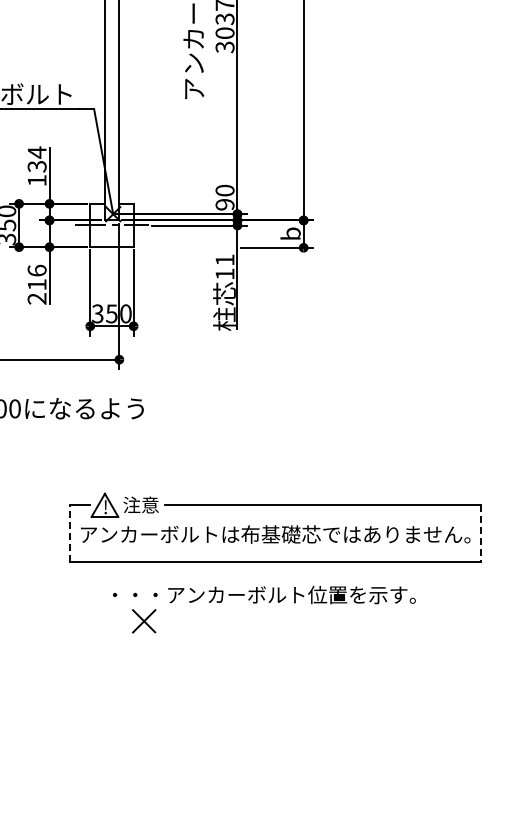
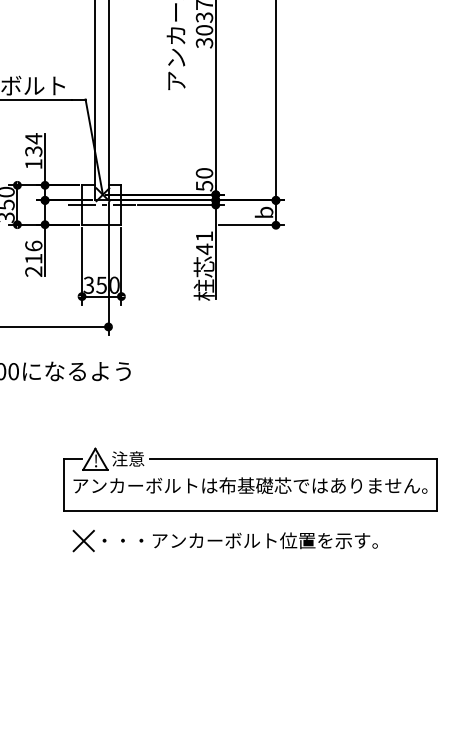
text: (224, 204) -> (204, 185), 90 -> 50
text: (224, 274) -> (204, 249), 11 -> 41
line: (70, 533) -> (64, 484), dashed -> solid
line: (480, 534) -> (436, 485), dashed -> solid
part: (144, 621) -> (84, 541), moved

